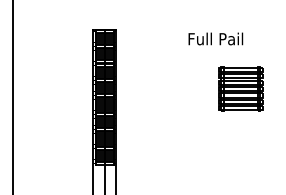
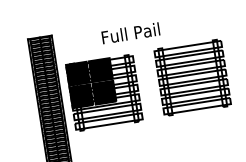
text: (215, 38) -> (130, 32), moved
part: (240, 88) -> (192, 77), size x1.43
part: (156, 90) -> (104, 92), added

